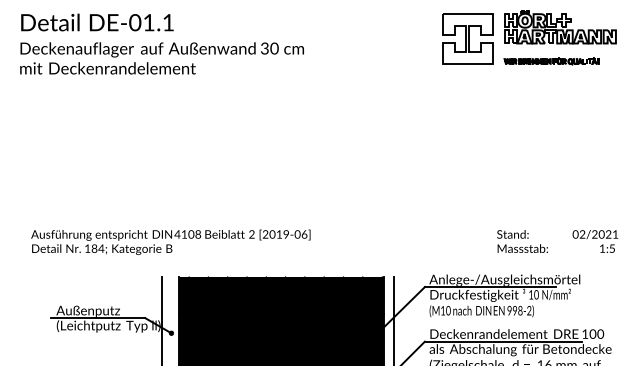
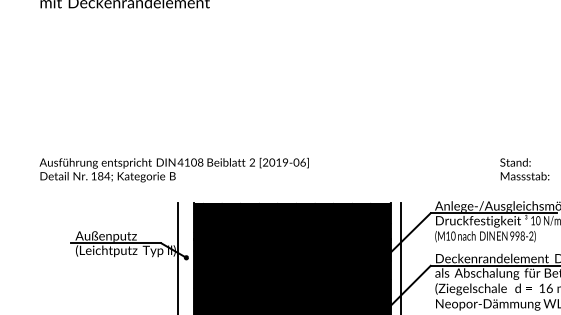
text: (170, 241) -> (173, 169), moved

